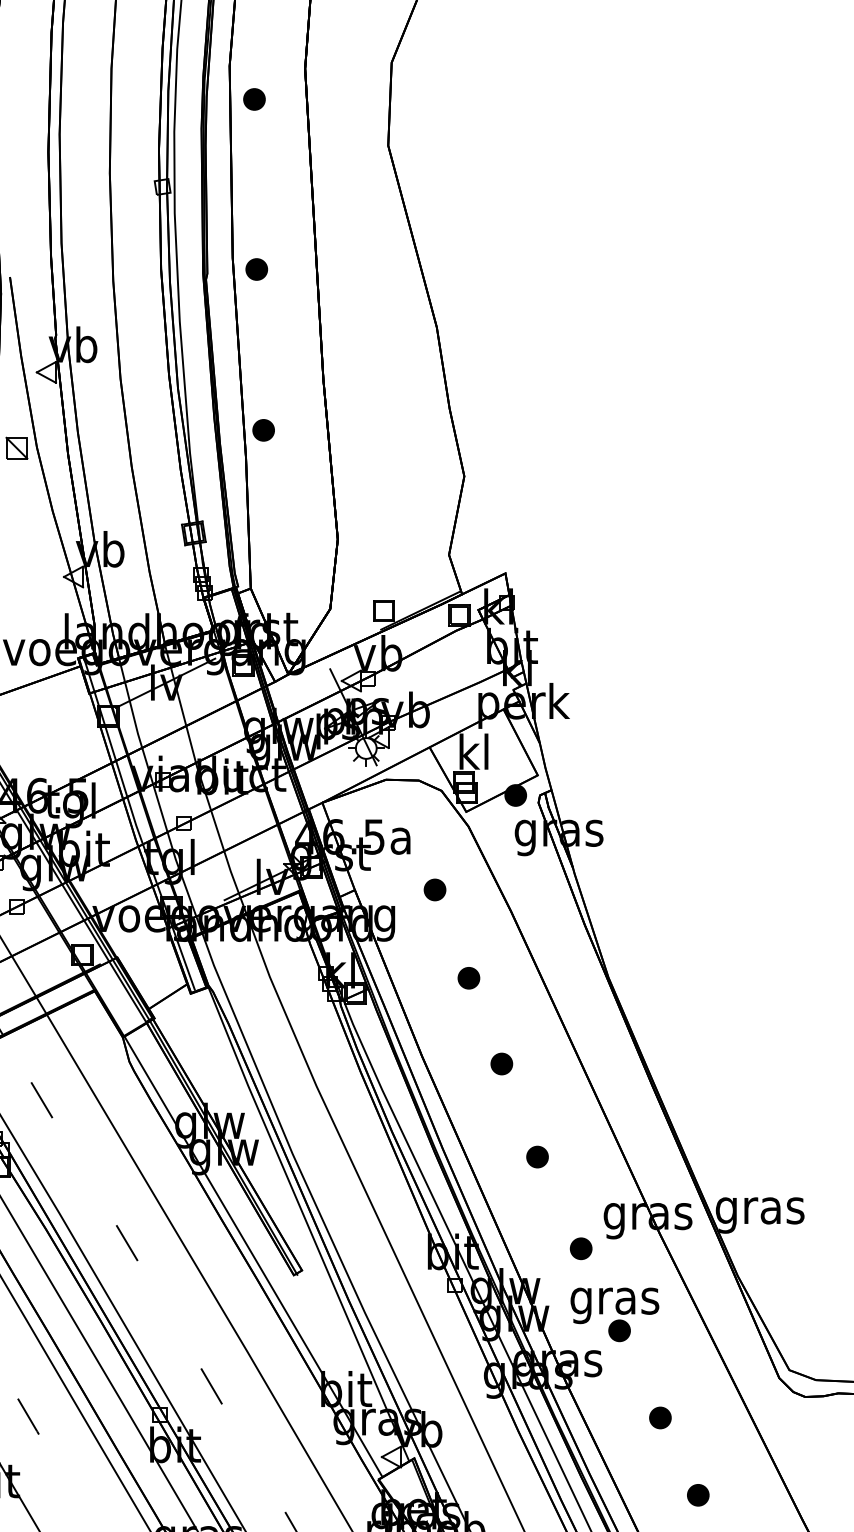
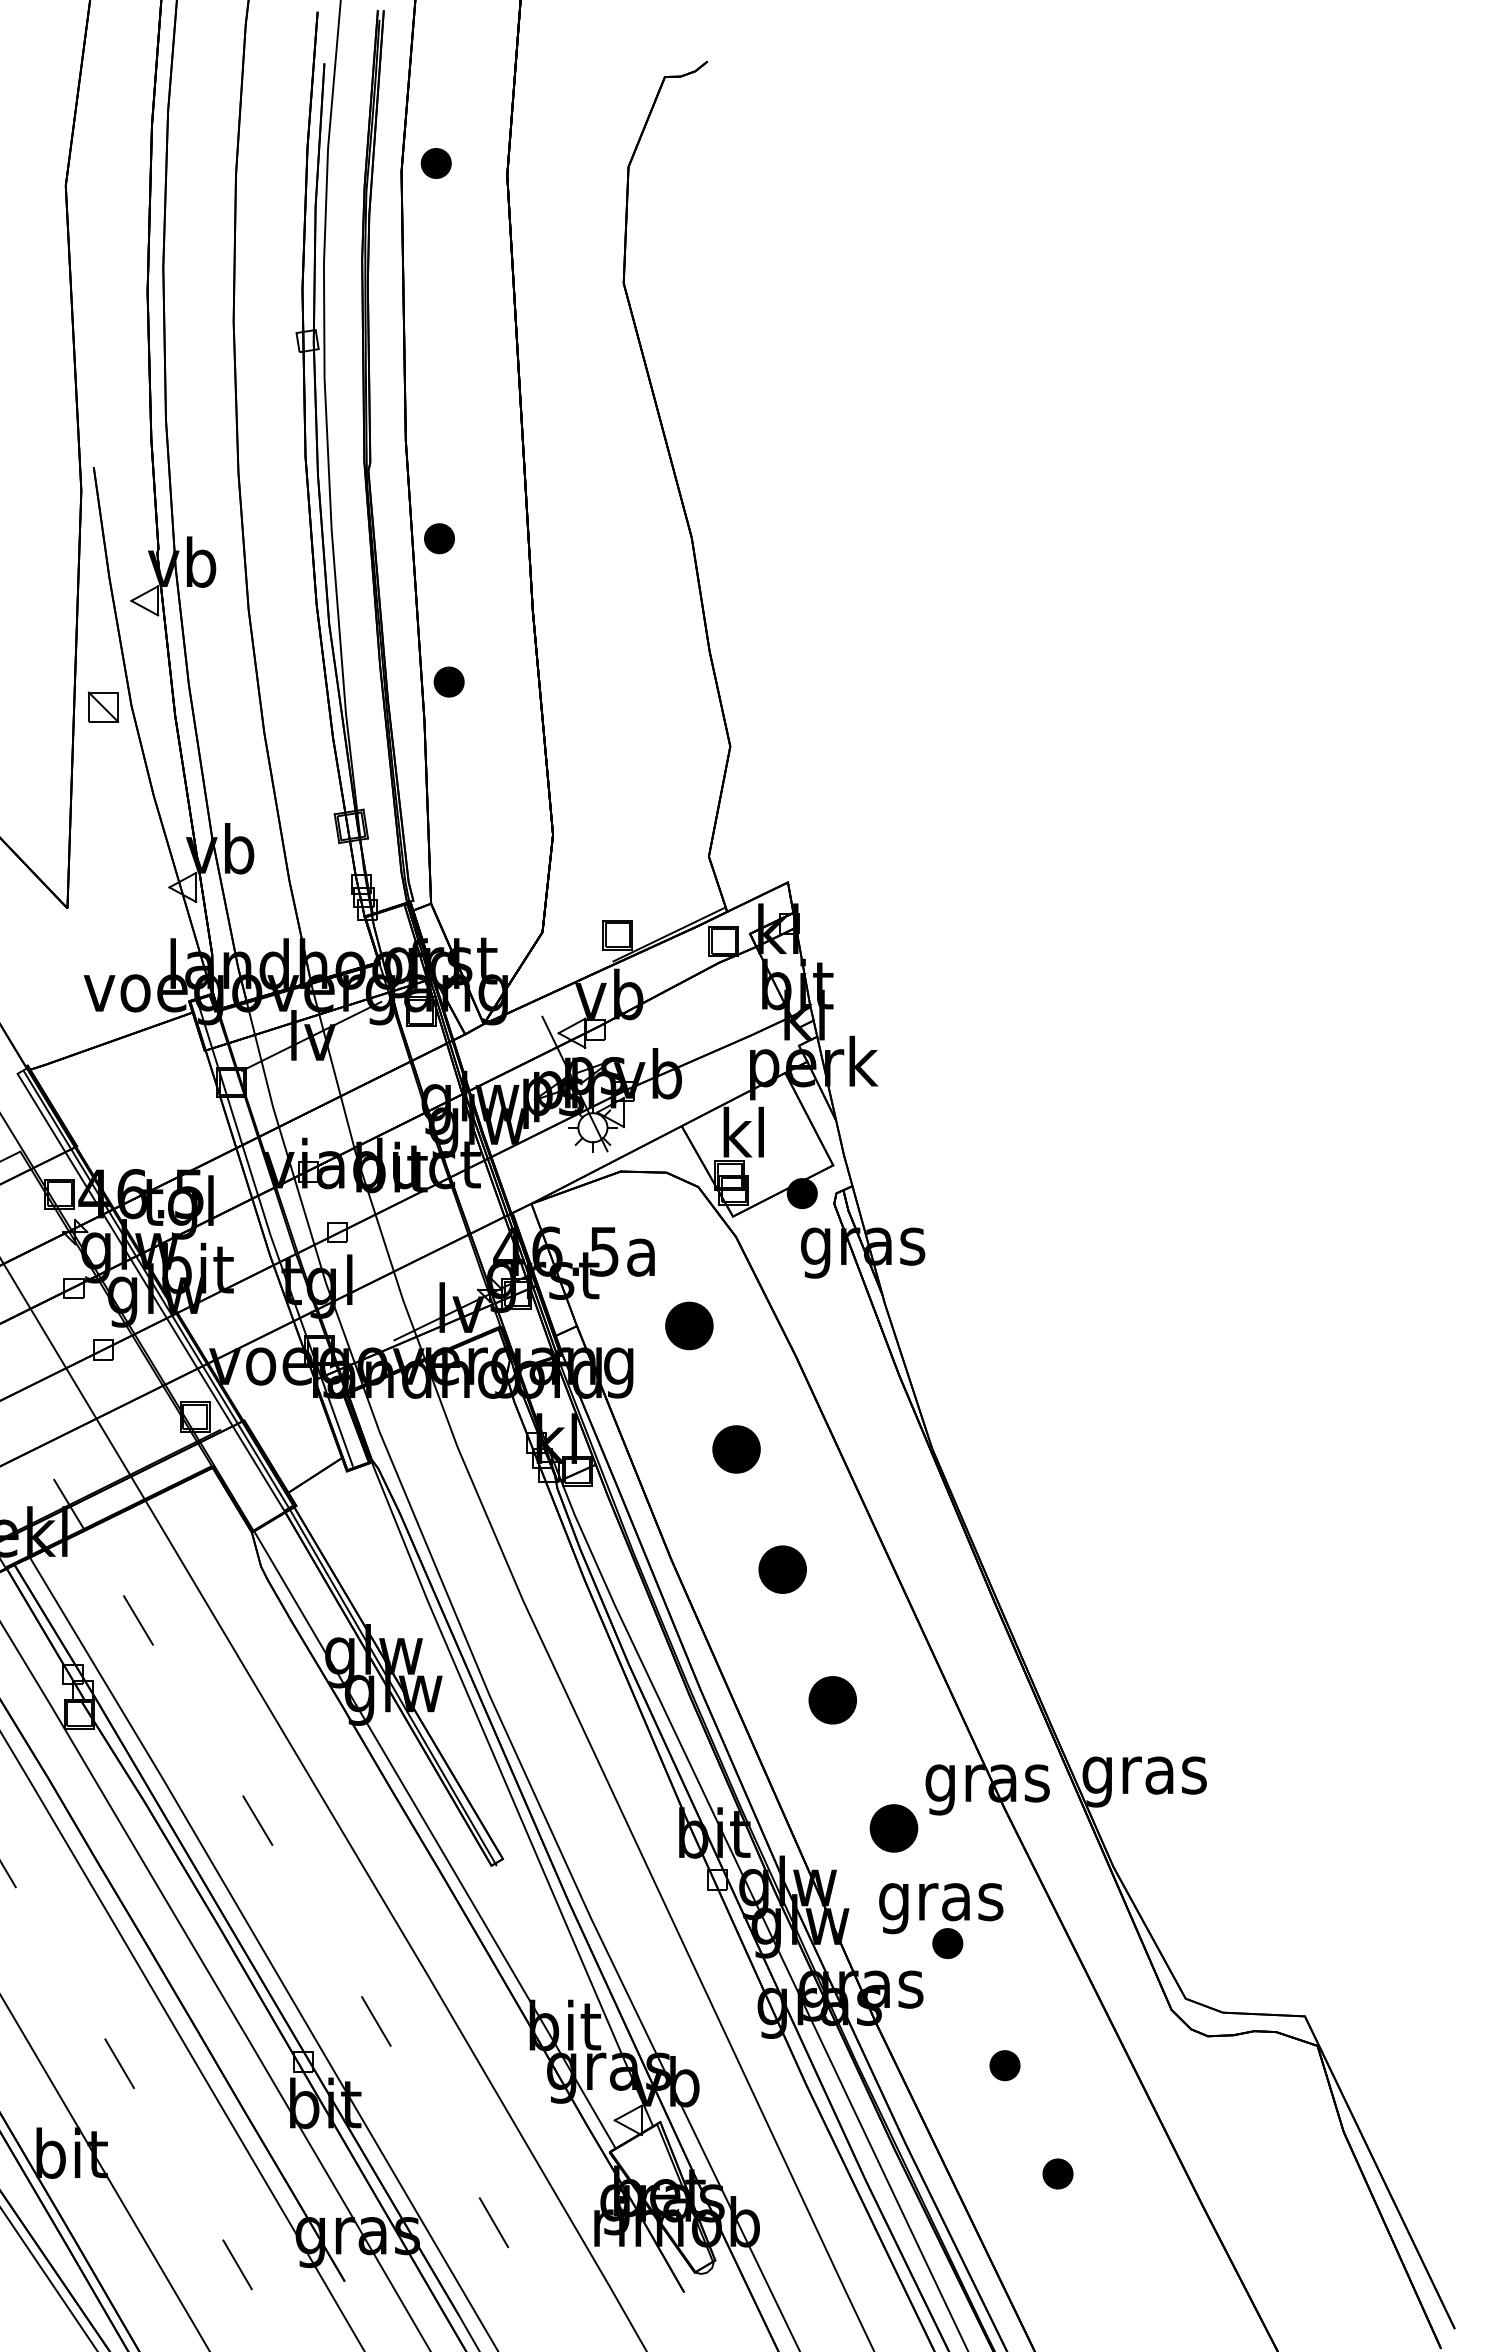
part: (253, 99) -> (435, 163), moved
part: (256, 269) -> (439, 538), moved
part: (434, 889) -> (688, 1325), size x1.6
part: (468, 978) -> (736, 1449), size x1.6
part: (501, 1063) -> (782, 1569), size x1.6
part: (537, 1156) -> (832, 1699), size x1.6
part: (580, 1248) -> (893, 1828), size x1.6

